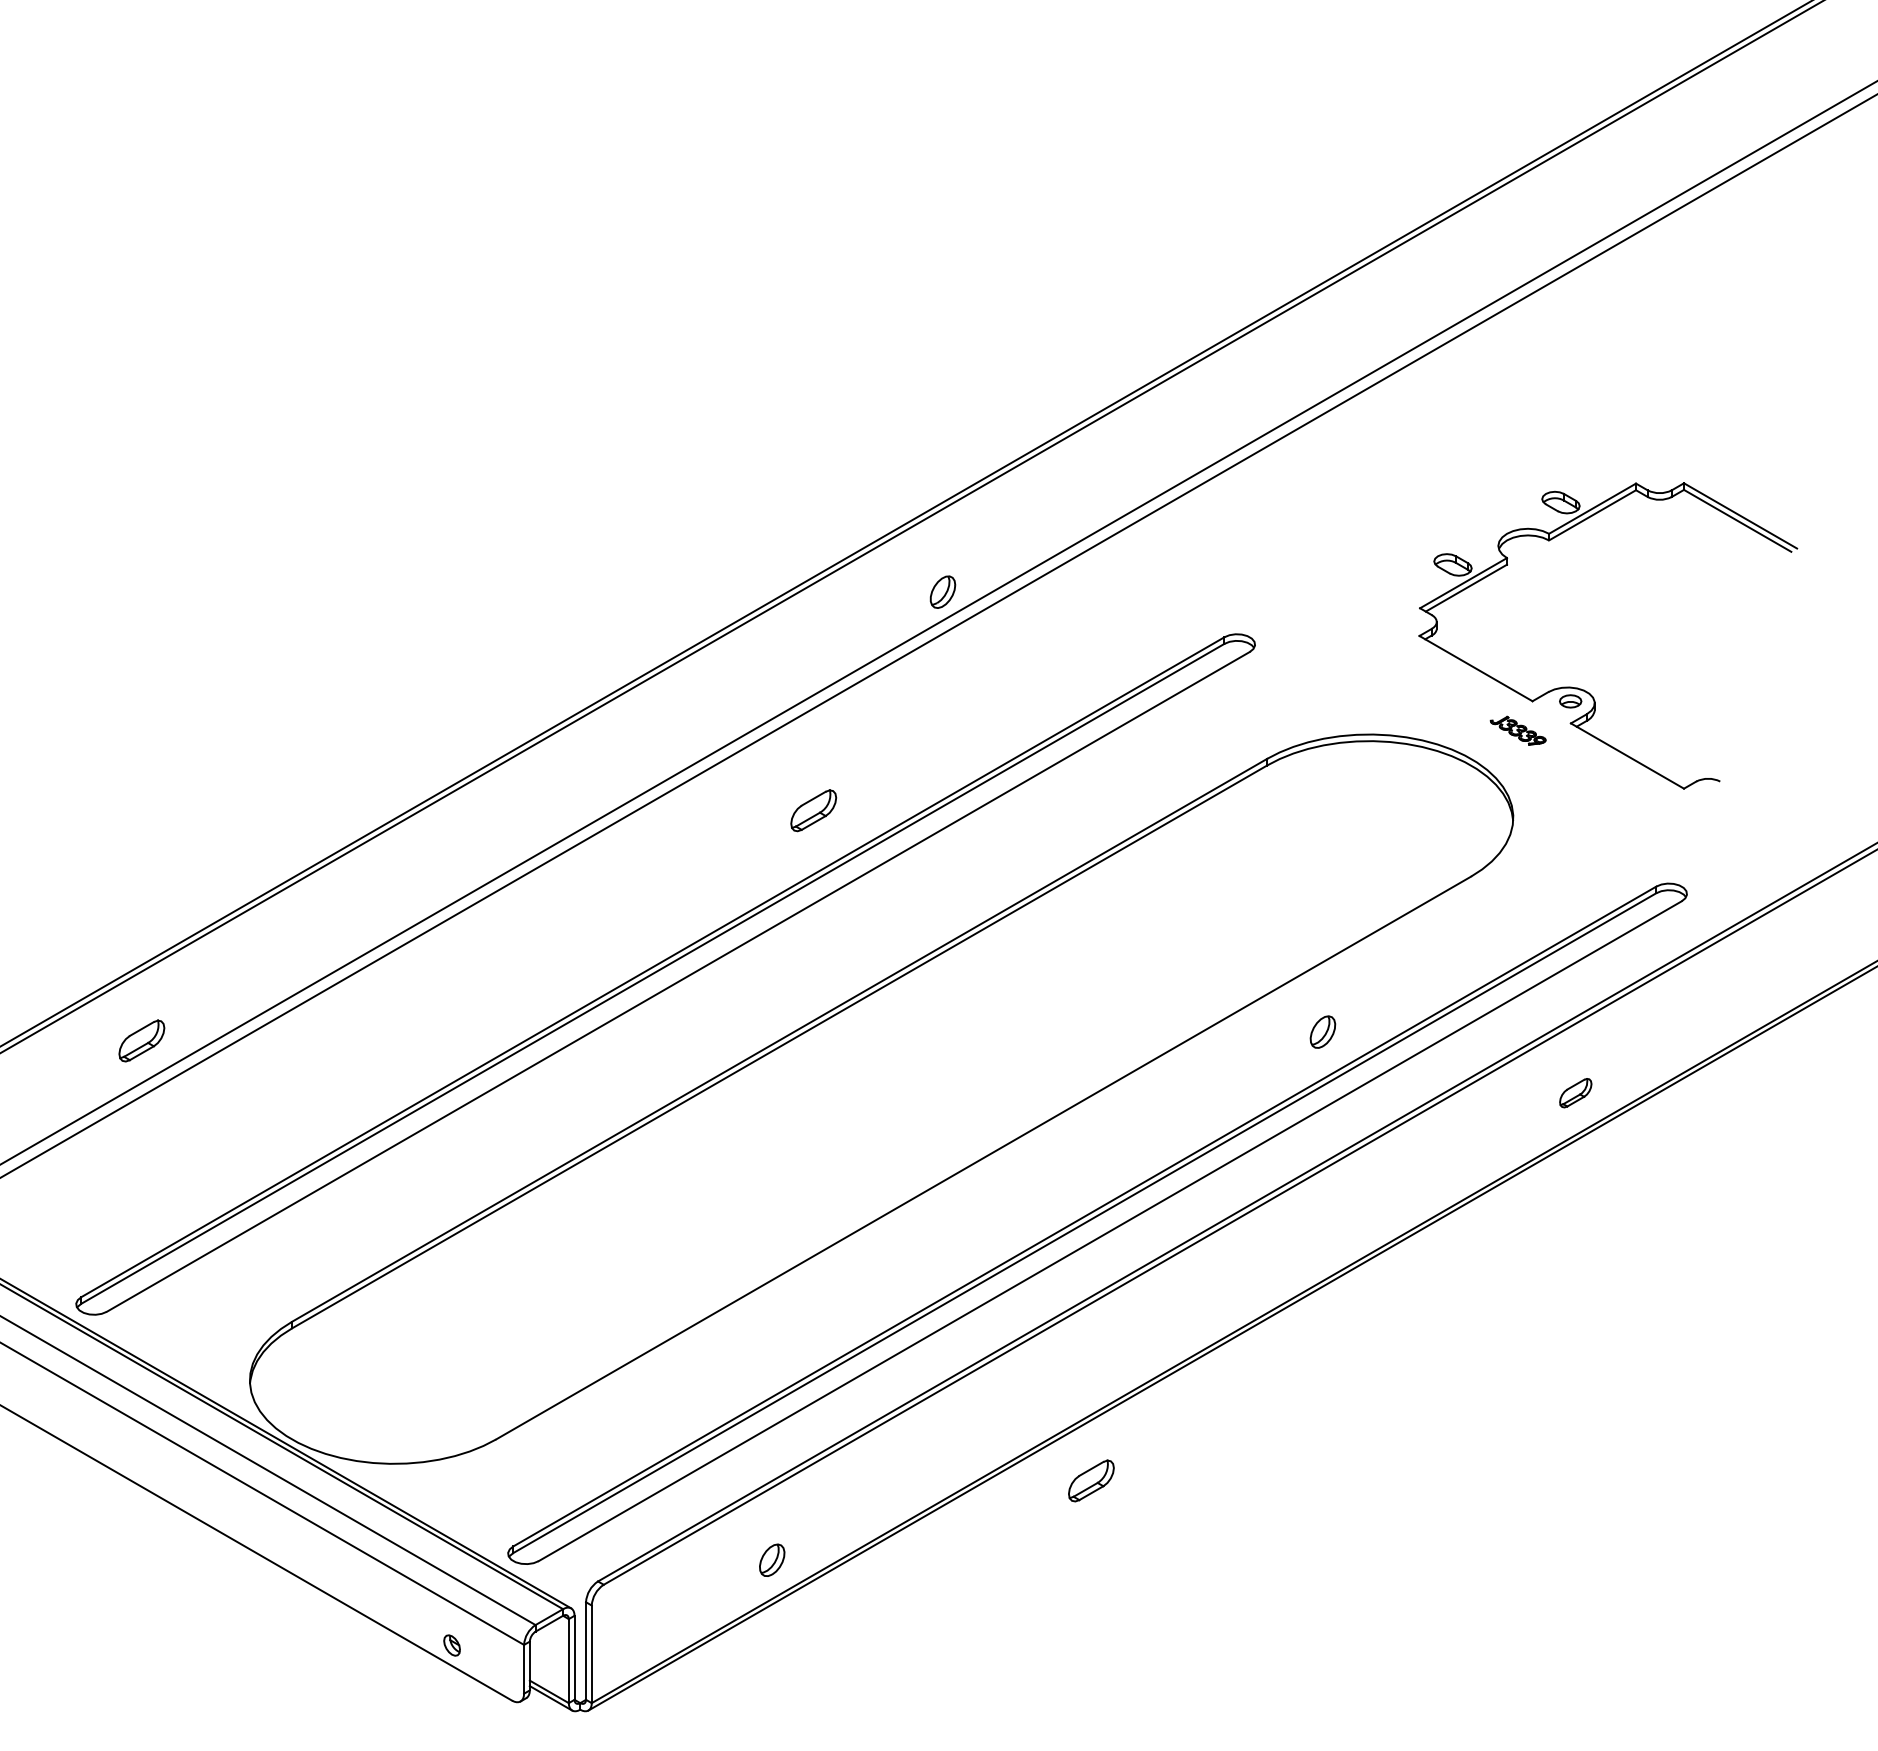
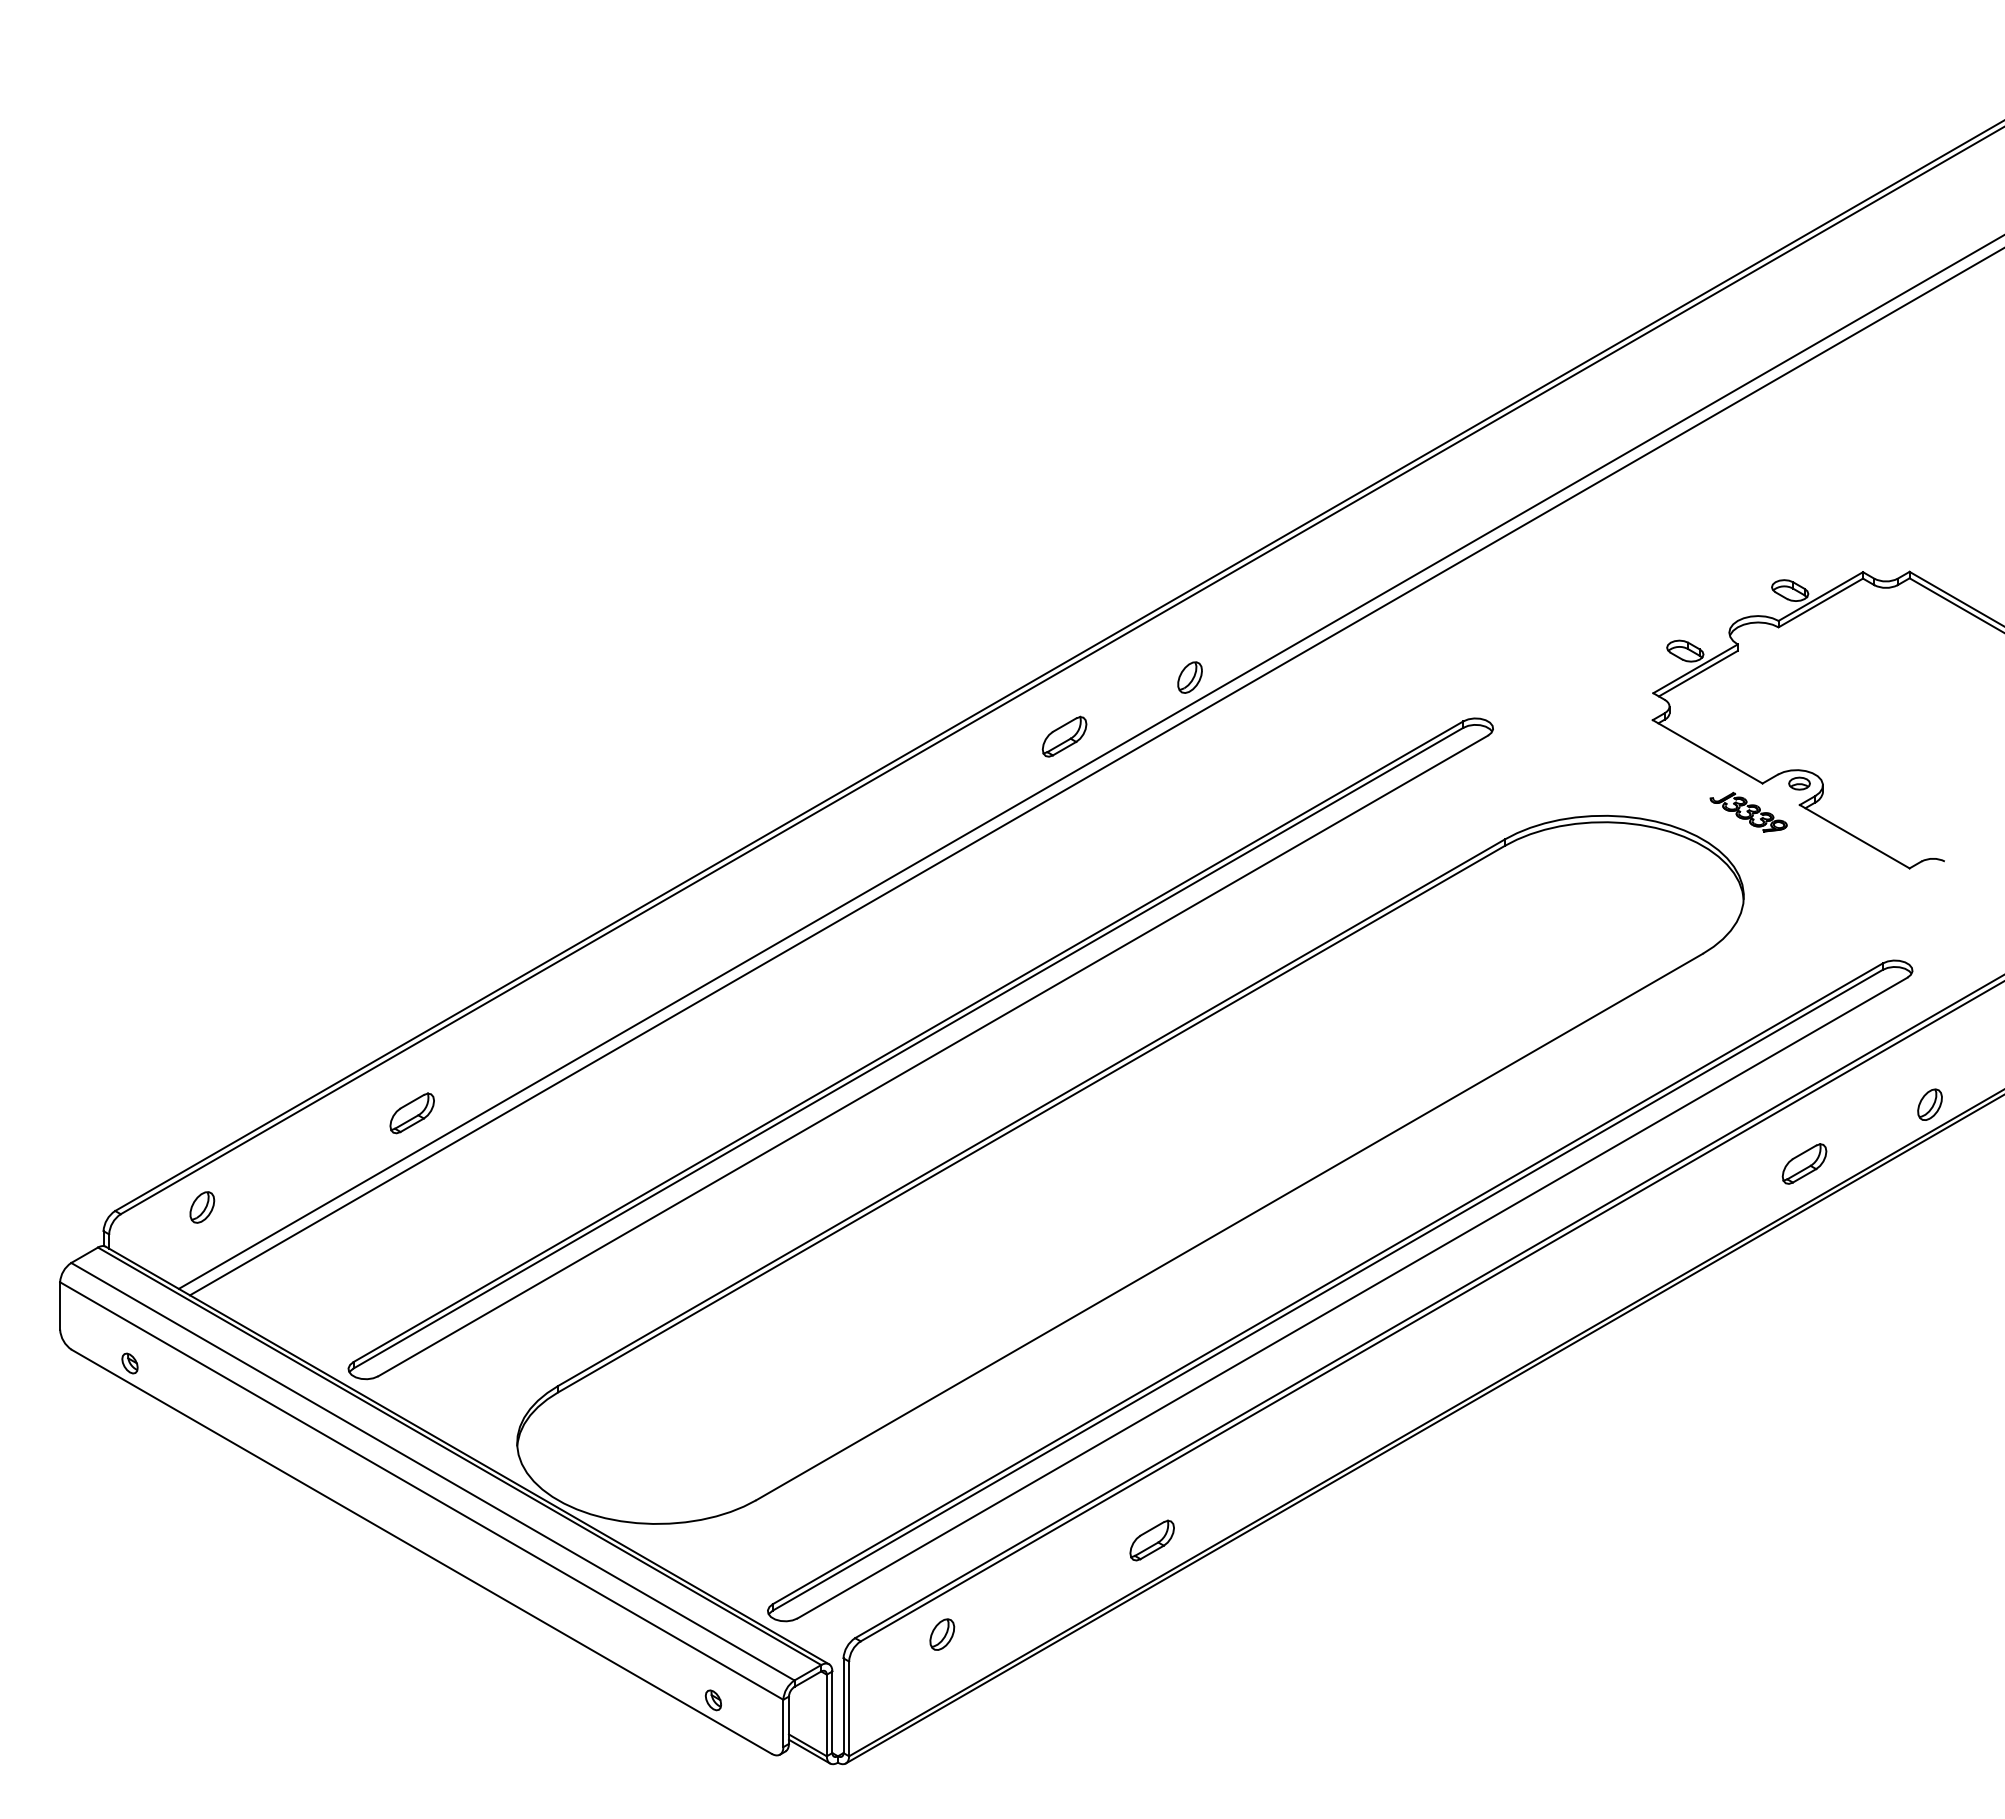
part: (1518, 730) -> (1748, 811), size x1.43
part: (813, 810) -> (1064, 736), moved
part: (1322, 1031) -> (1929, 1104), moved
part: (1575, 1092) -> (1804, 1163), size x1.43
part: (1090, 1480) -> (1151, 1540), moved
part: (772, 1560) -> (942, 1634), moved

